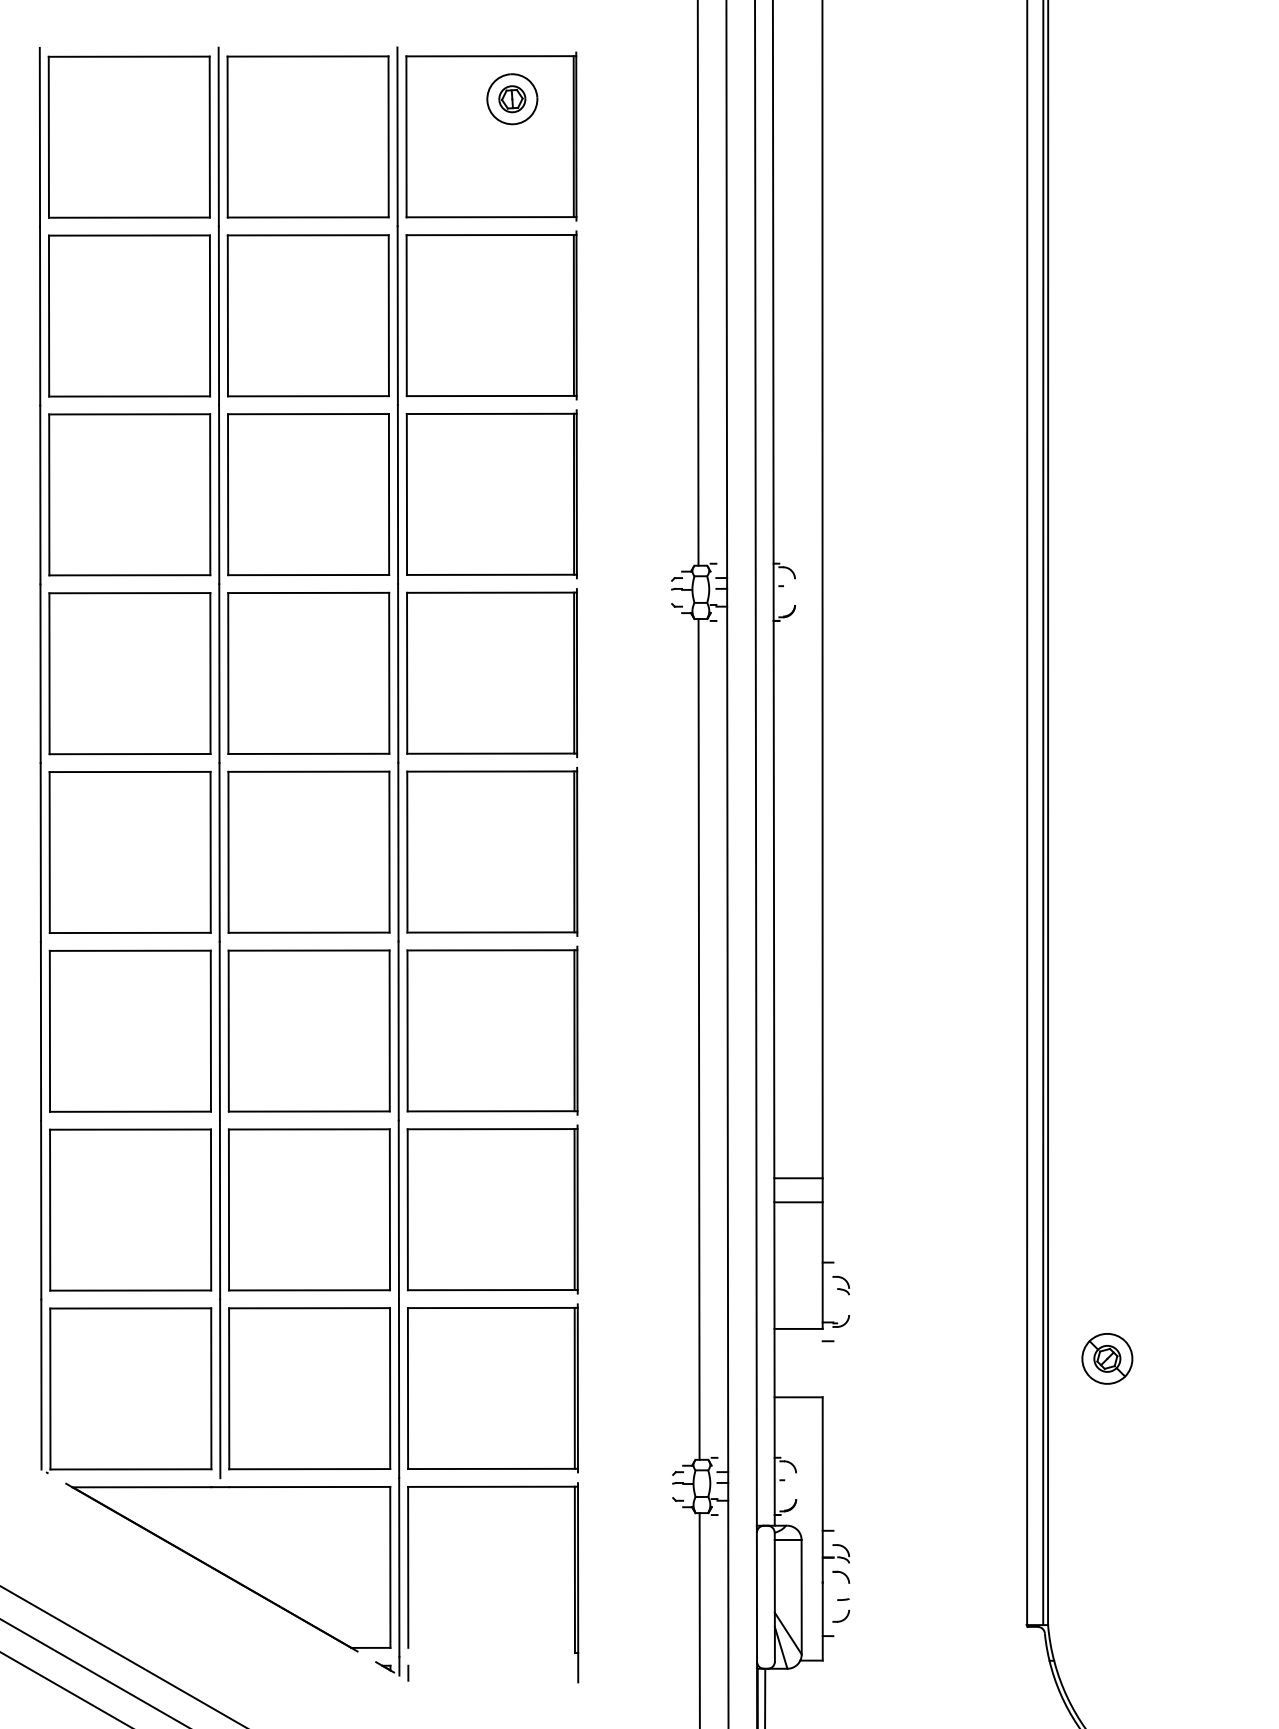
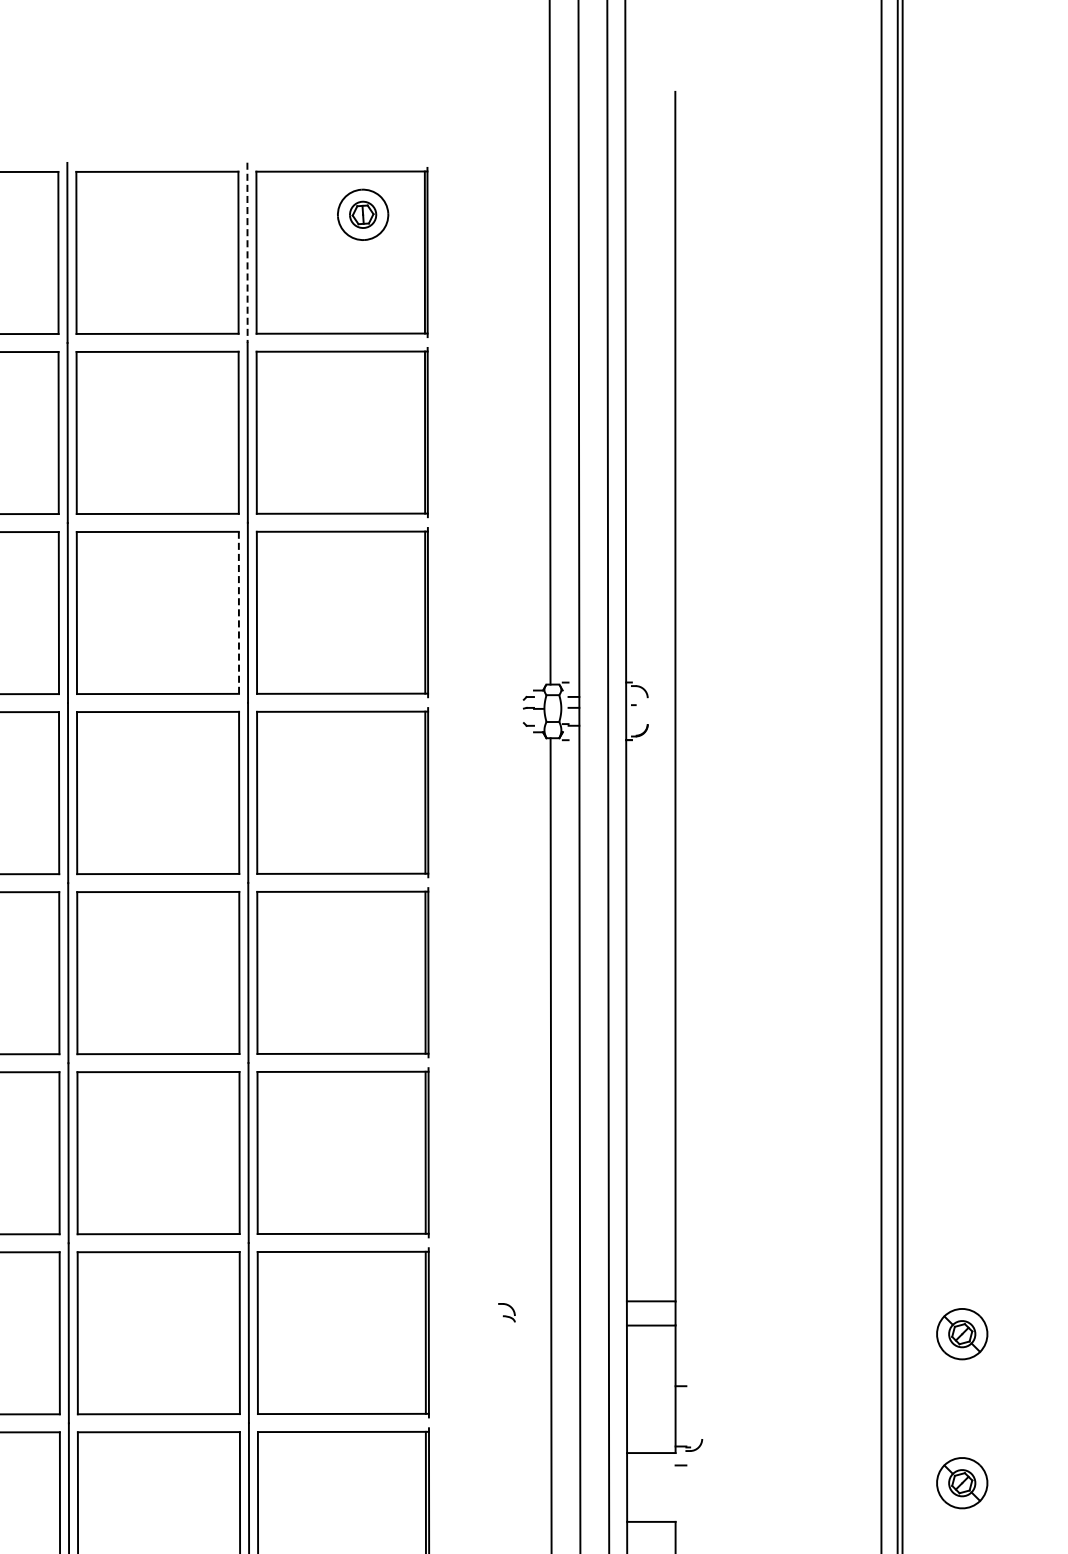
line: (397, 137) -> (247, 253), solid -> dashed
line: (389, 494) -> (239, 612), solid -> dashed
part: (1107, 1210) -> (962, 1333), added
part: (840, 1285) -> (506, 1312), moved

